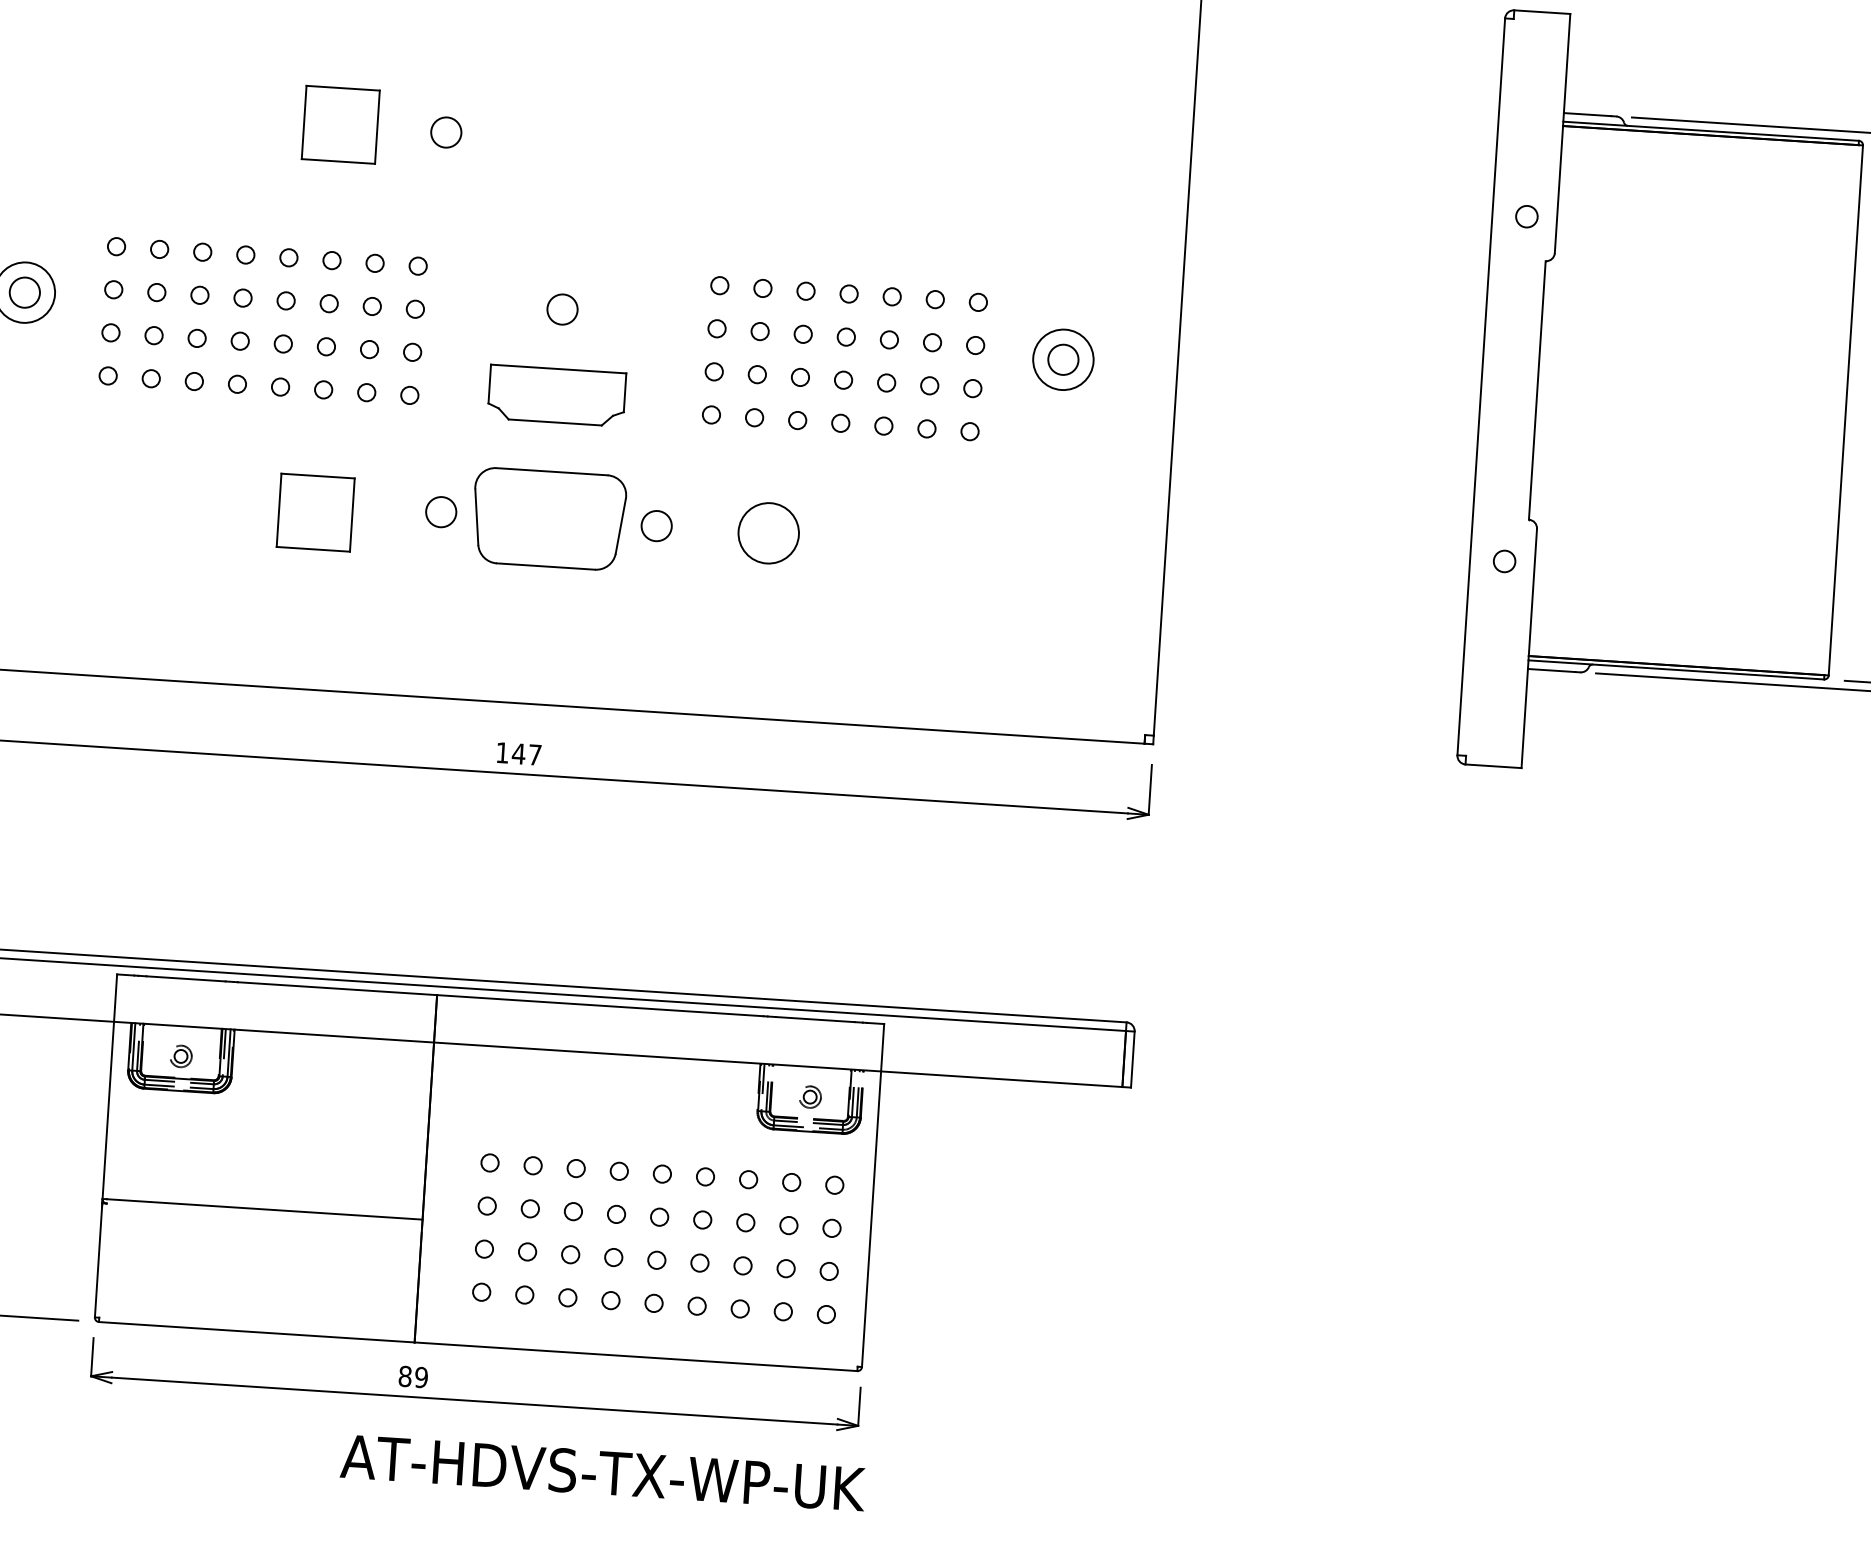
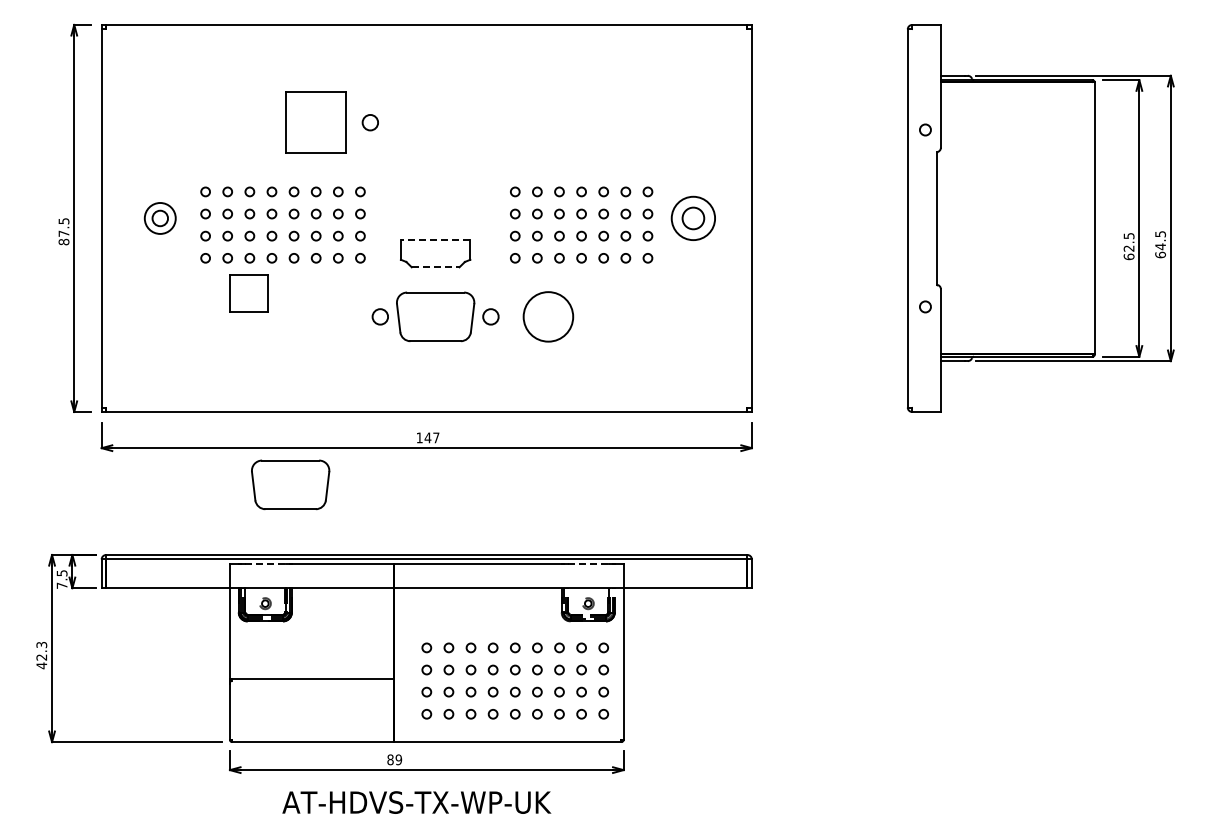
part: (339, 123) -> (315, 121), size x1.6
circle: (562, 307) -> (435, 208), removed
part: (1061, 359) -> (692, 218), size x1.4
line: (558, 368) -> (435, 239), solid -> dashed
line: (554, 422) -> (435, 267), solid -> dashed
part: (314, 512) -> (248, 293), moved
circle: (766, 532) -> (547, 316), size x1.6
part: (245, 827) -> (290, 484), added
line: (186, 978) -> (265, 563), solid -> dashed
line: (815, 1018) -> (588, 563), solid -> dashed
text: (602, 1472) -> (416, 802), moved

